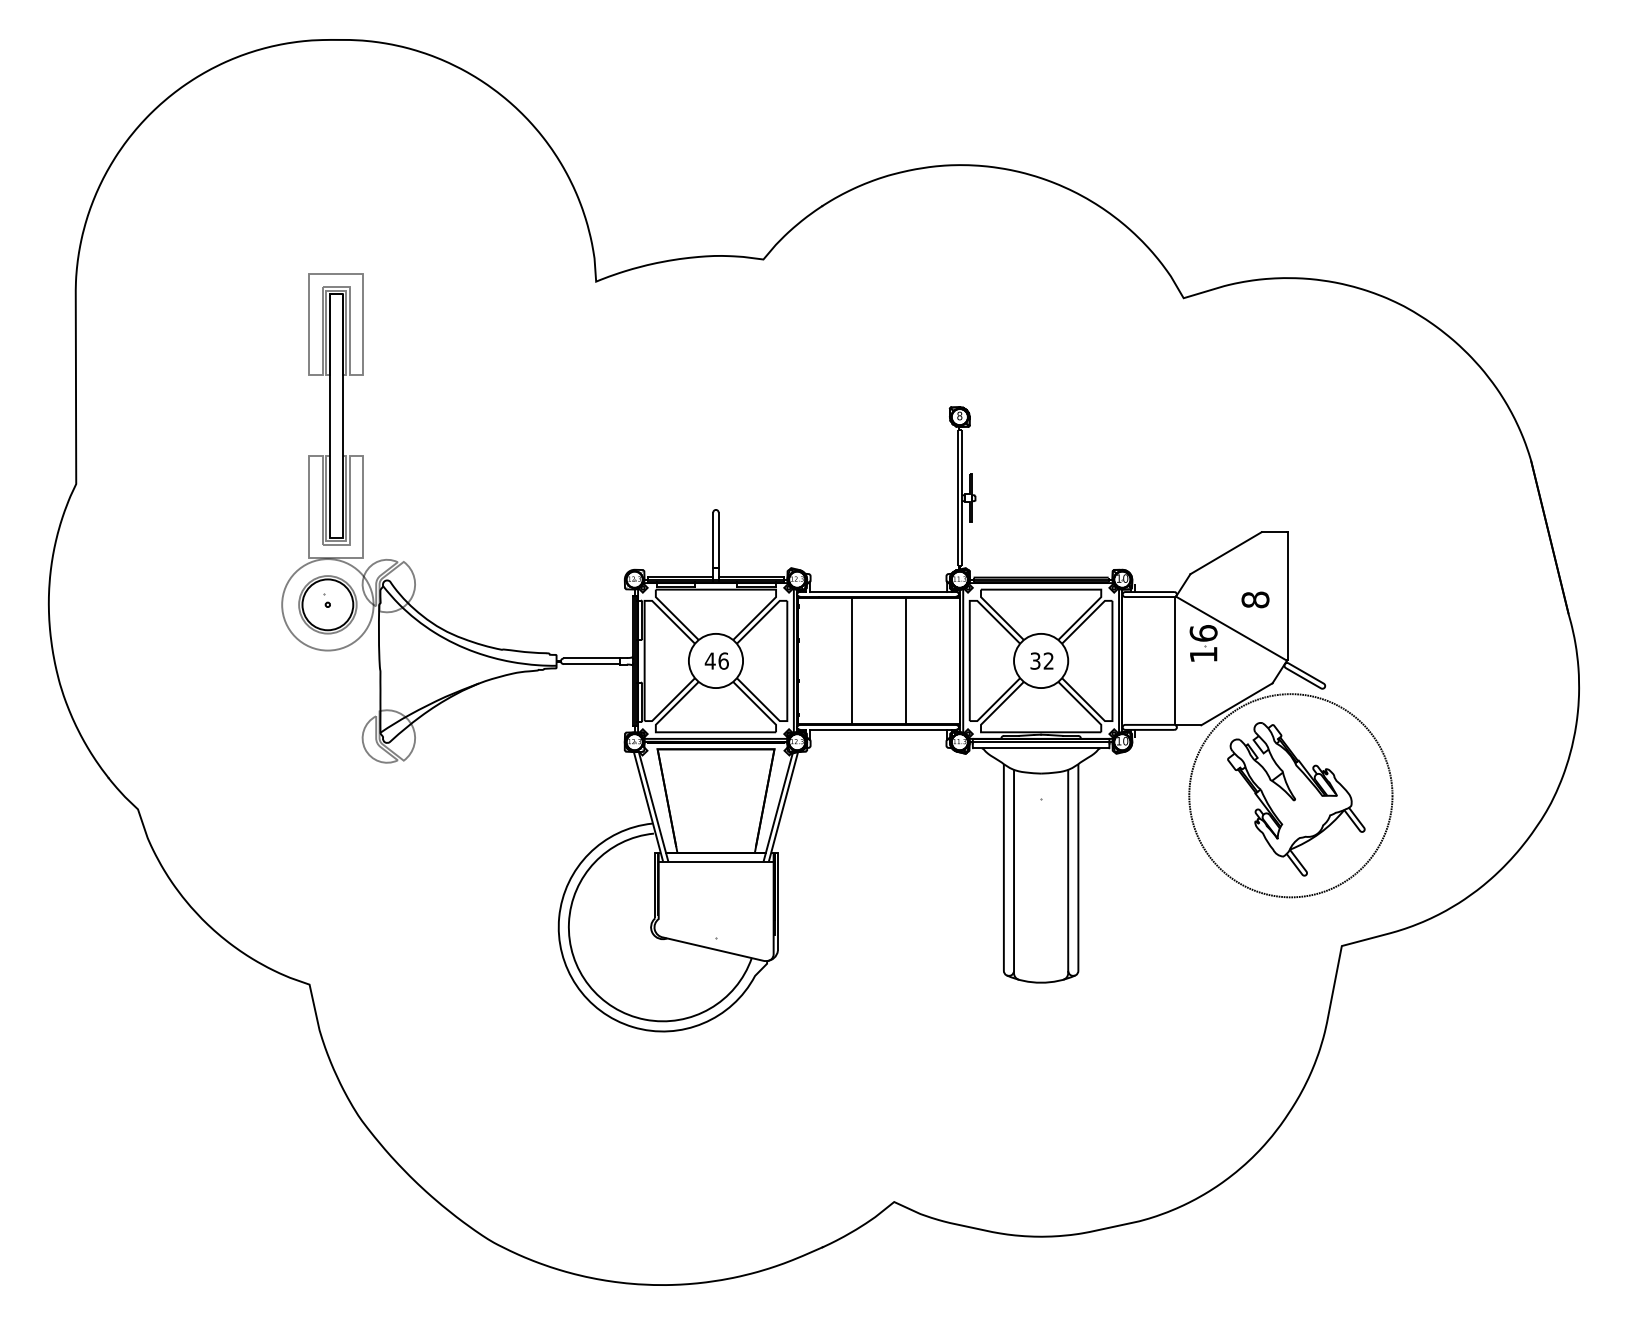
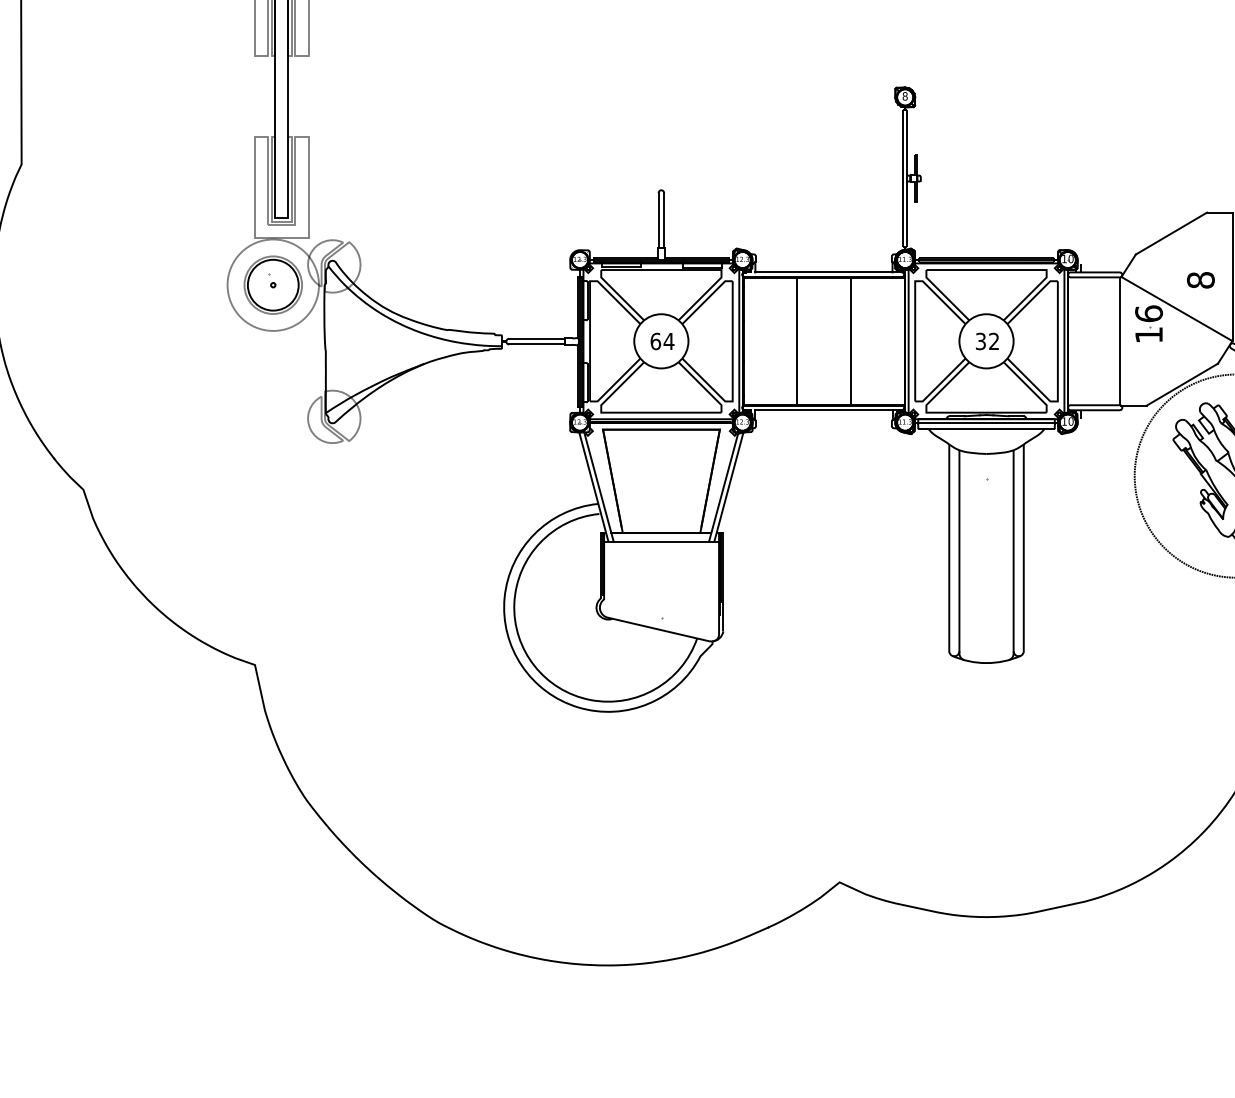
text: (716, 660) -> (661, 340), 46 -> 64

